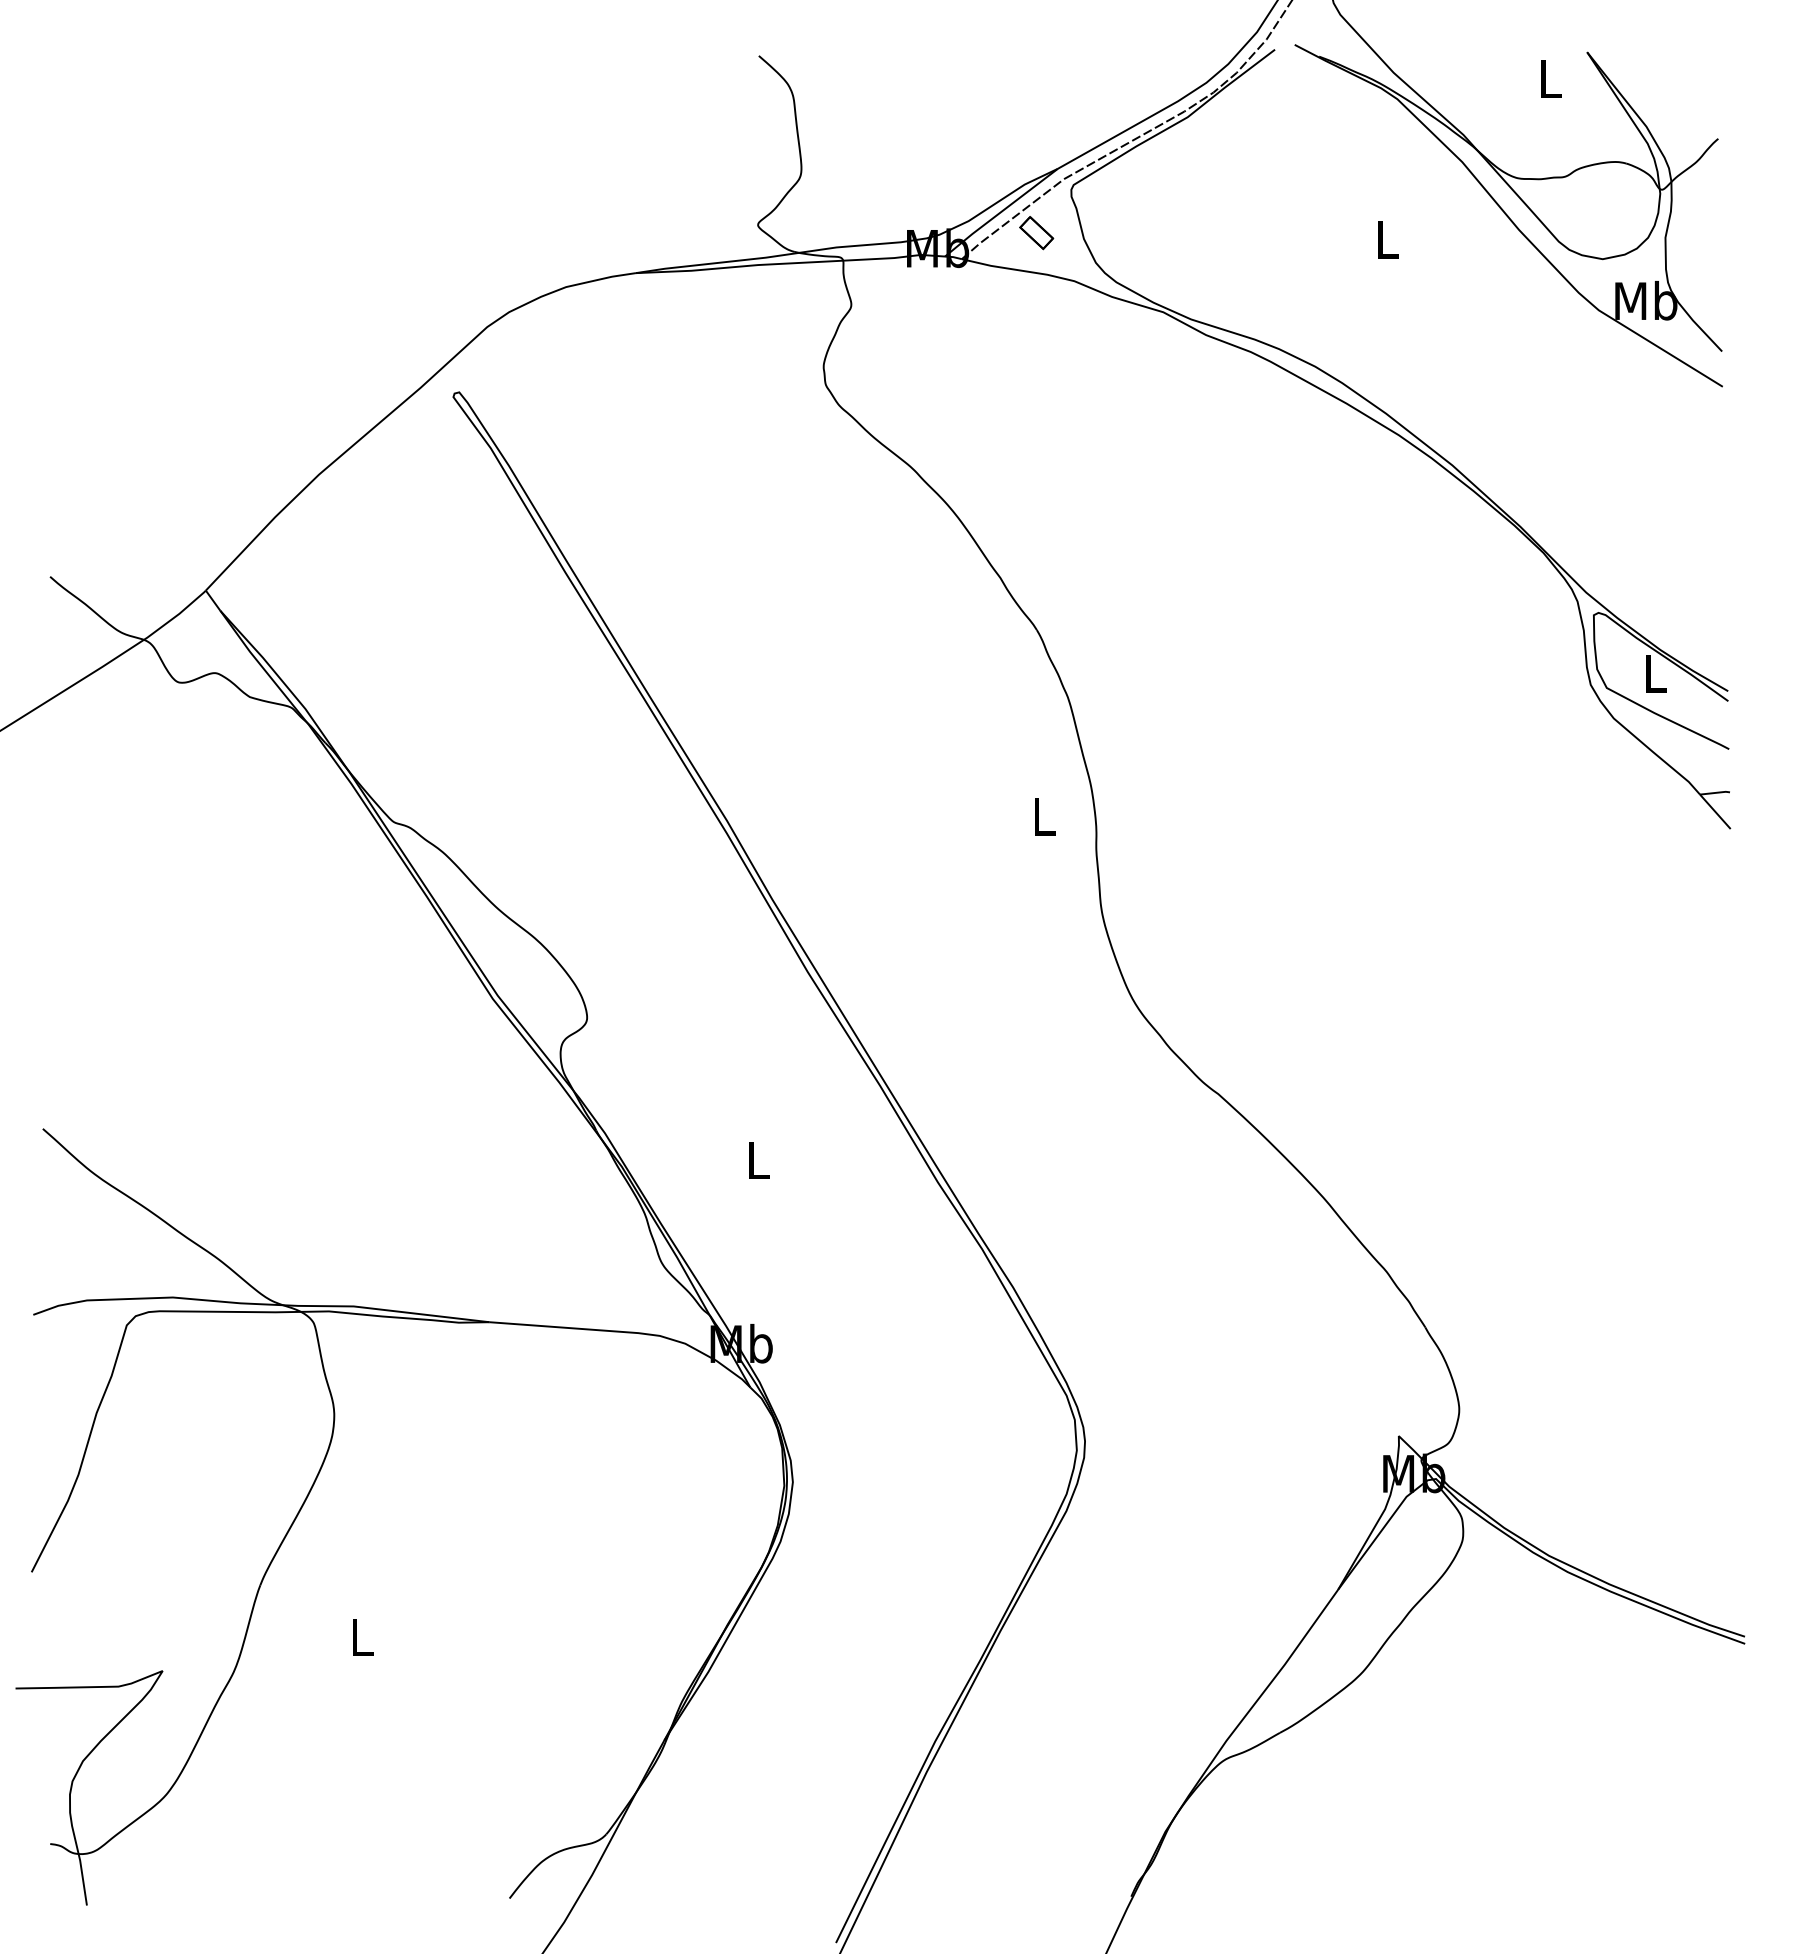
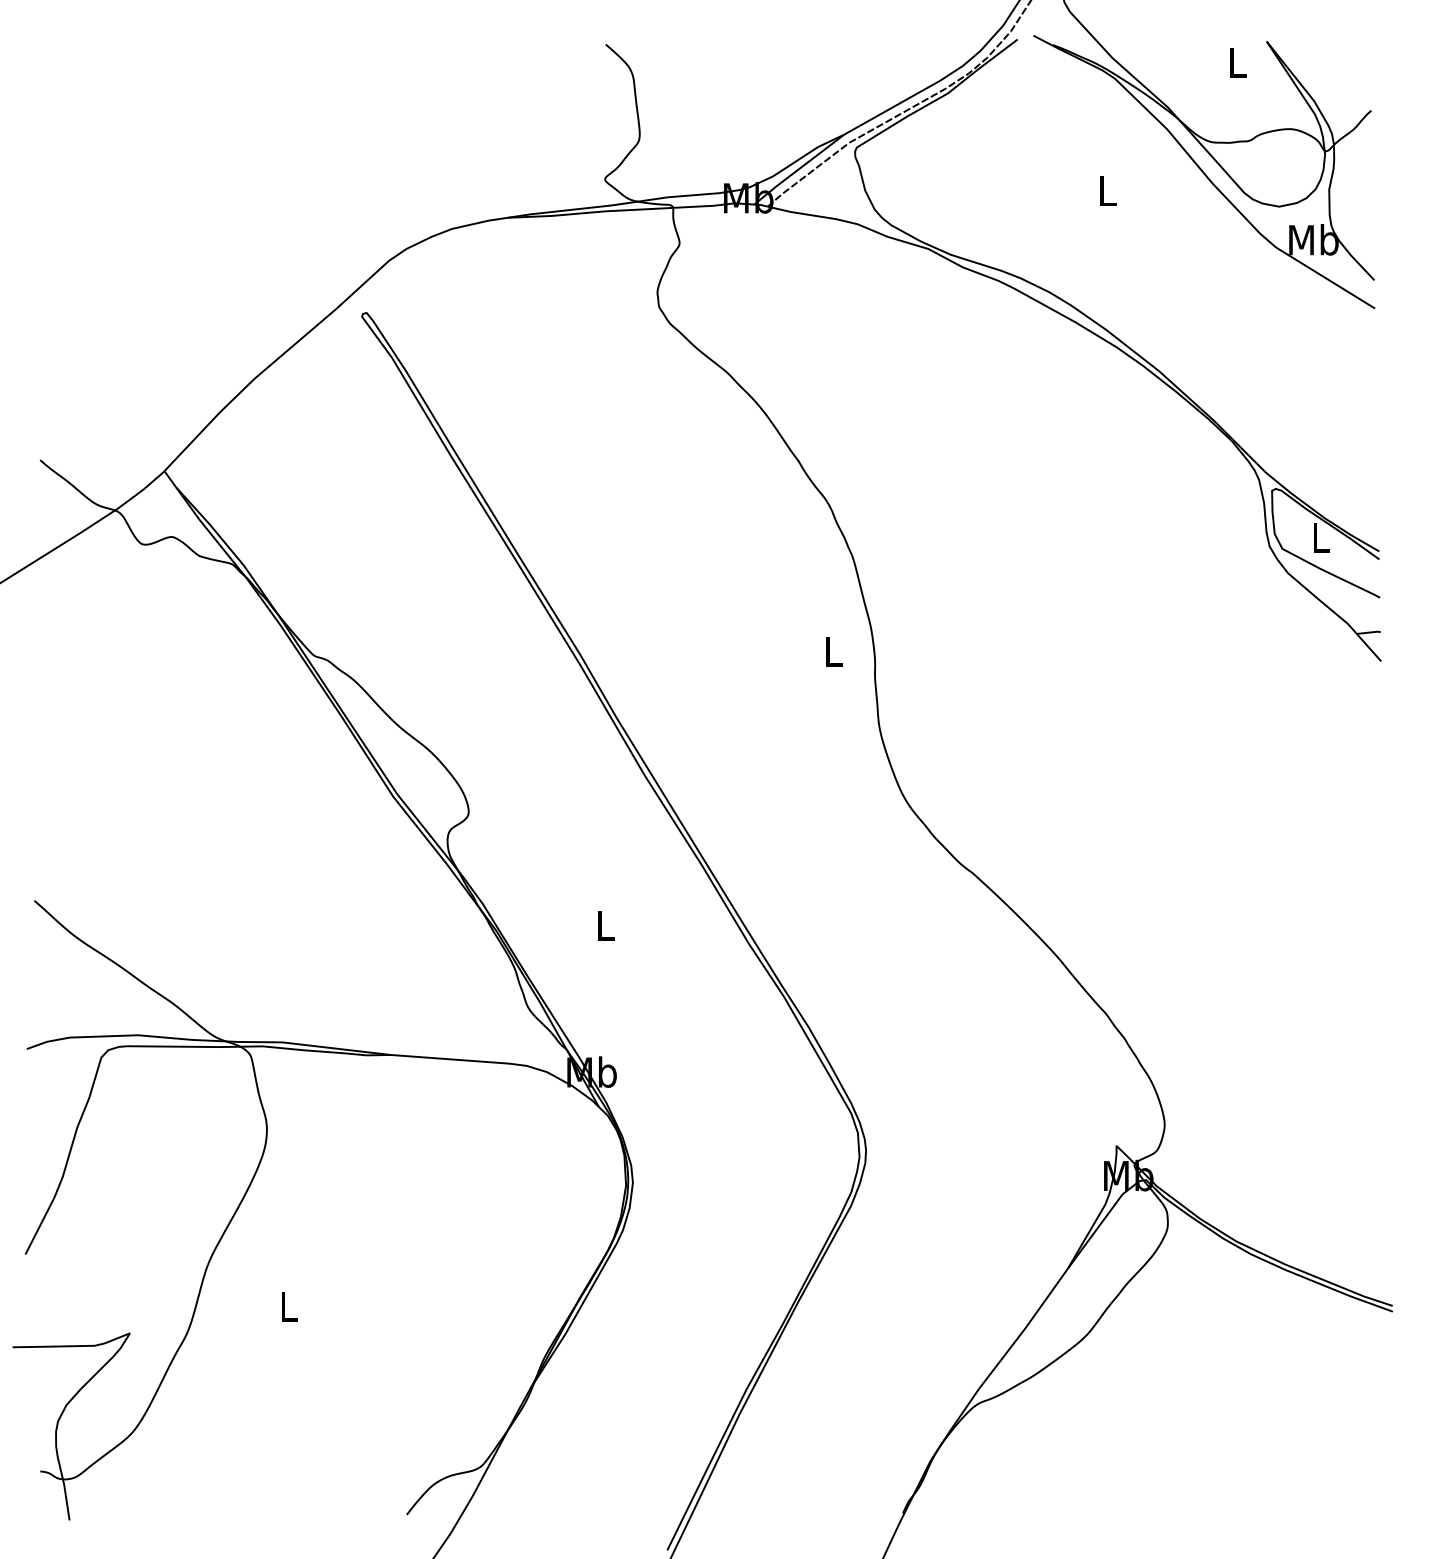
part: (1036, 233) -> (827, 186), removed

